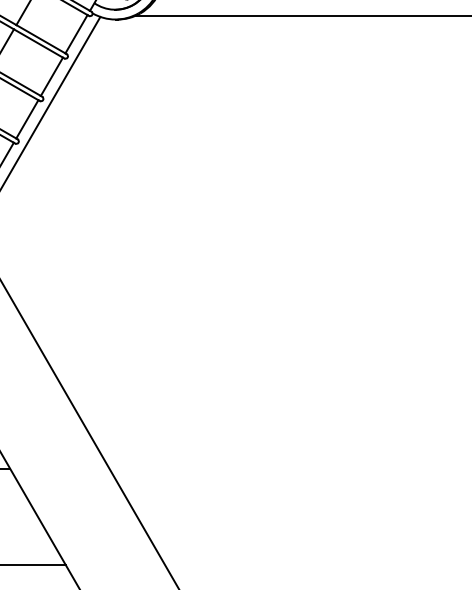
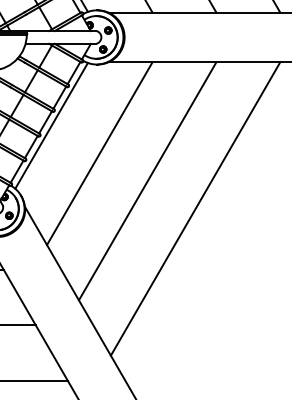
line: (120, 173) -> (99, 153), added
line: (203, 221) -> (147, 181), added
line: (285, 267) -> (195, 208), added

